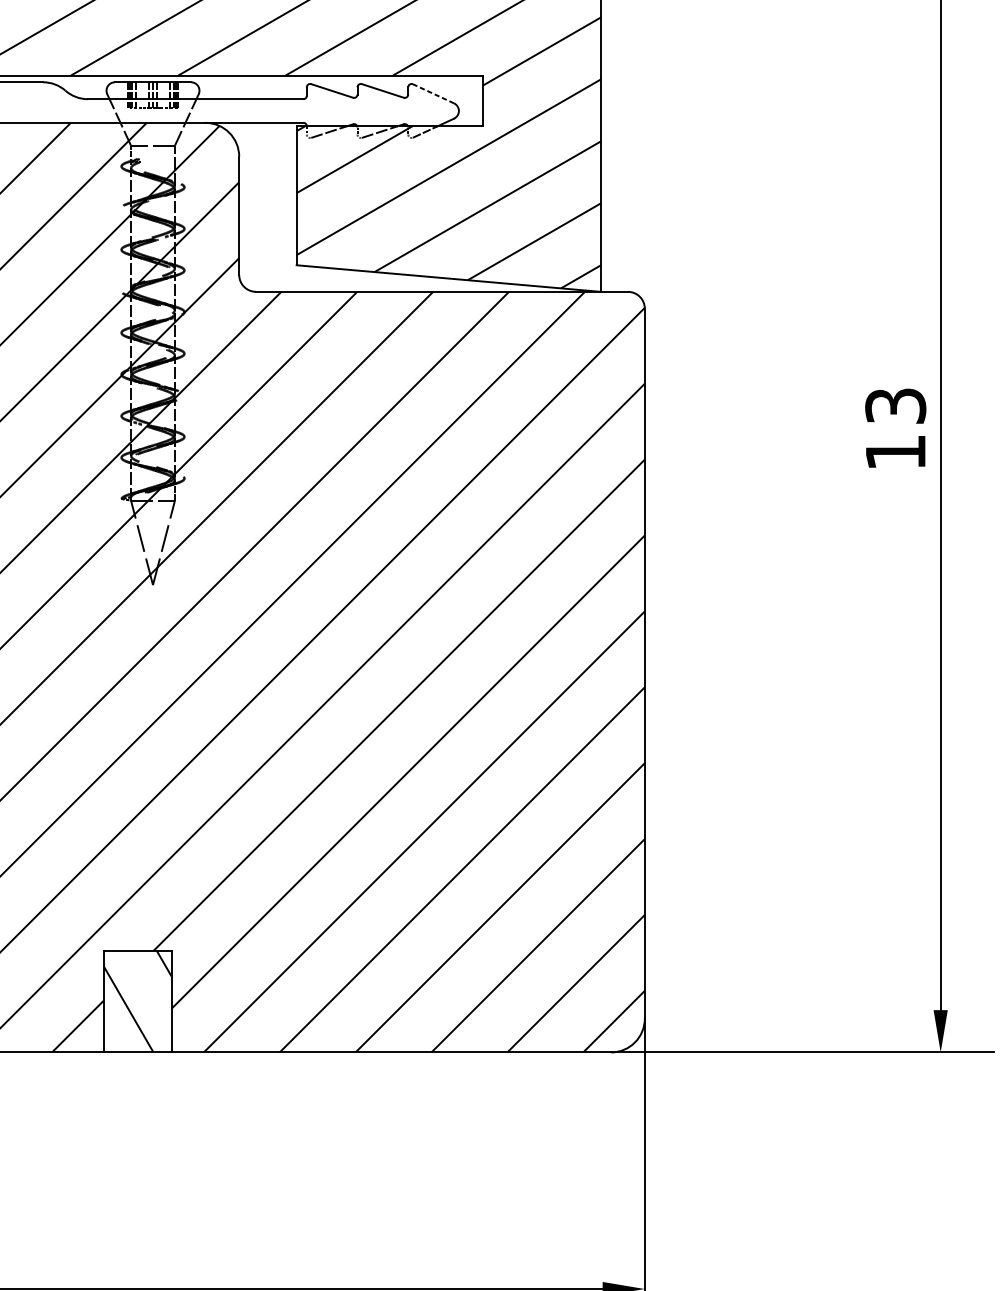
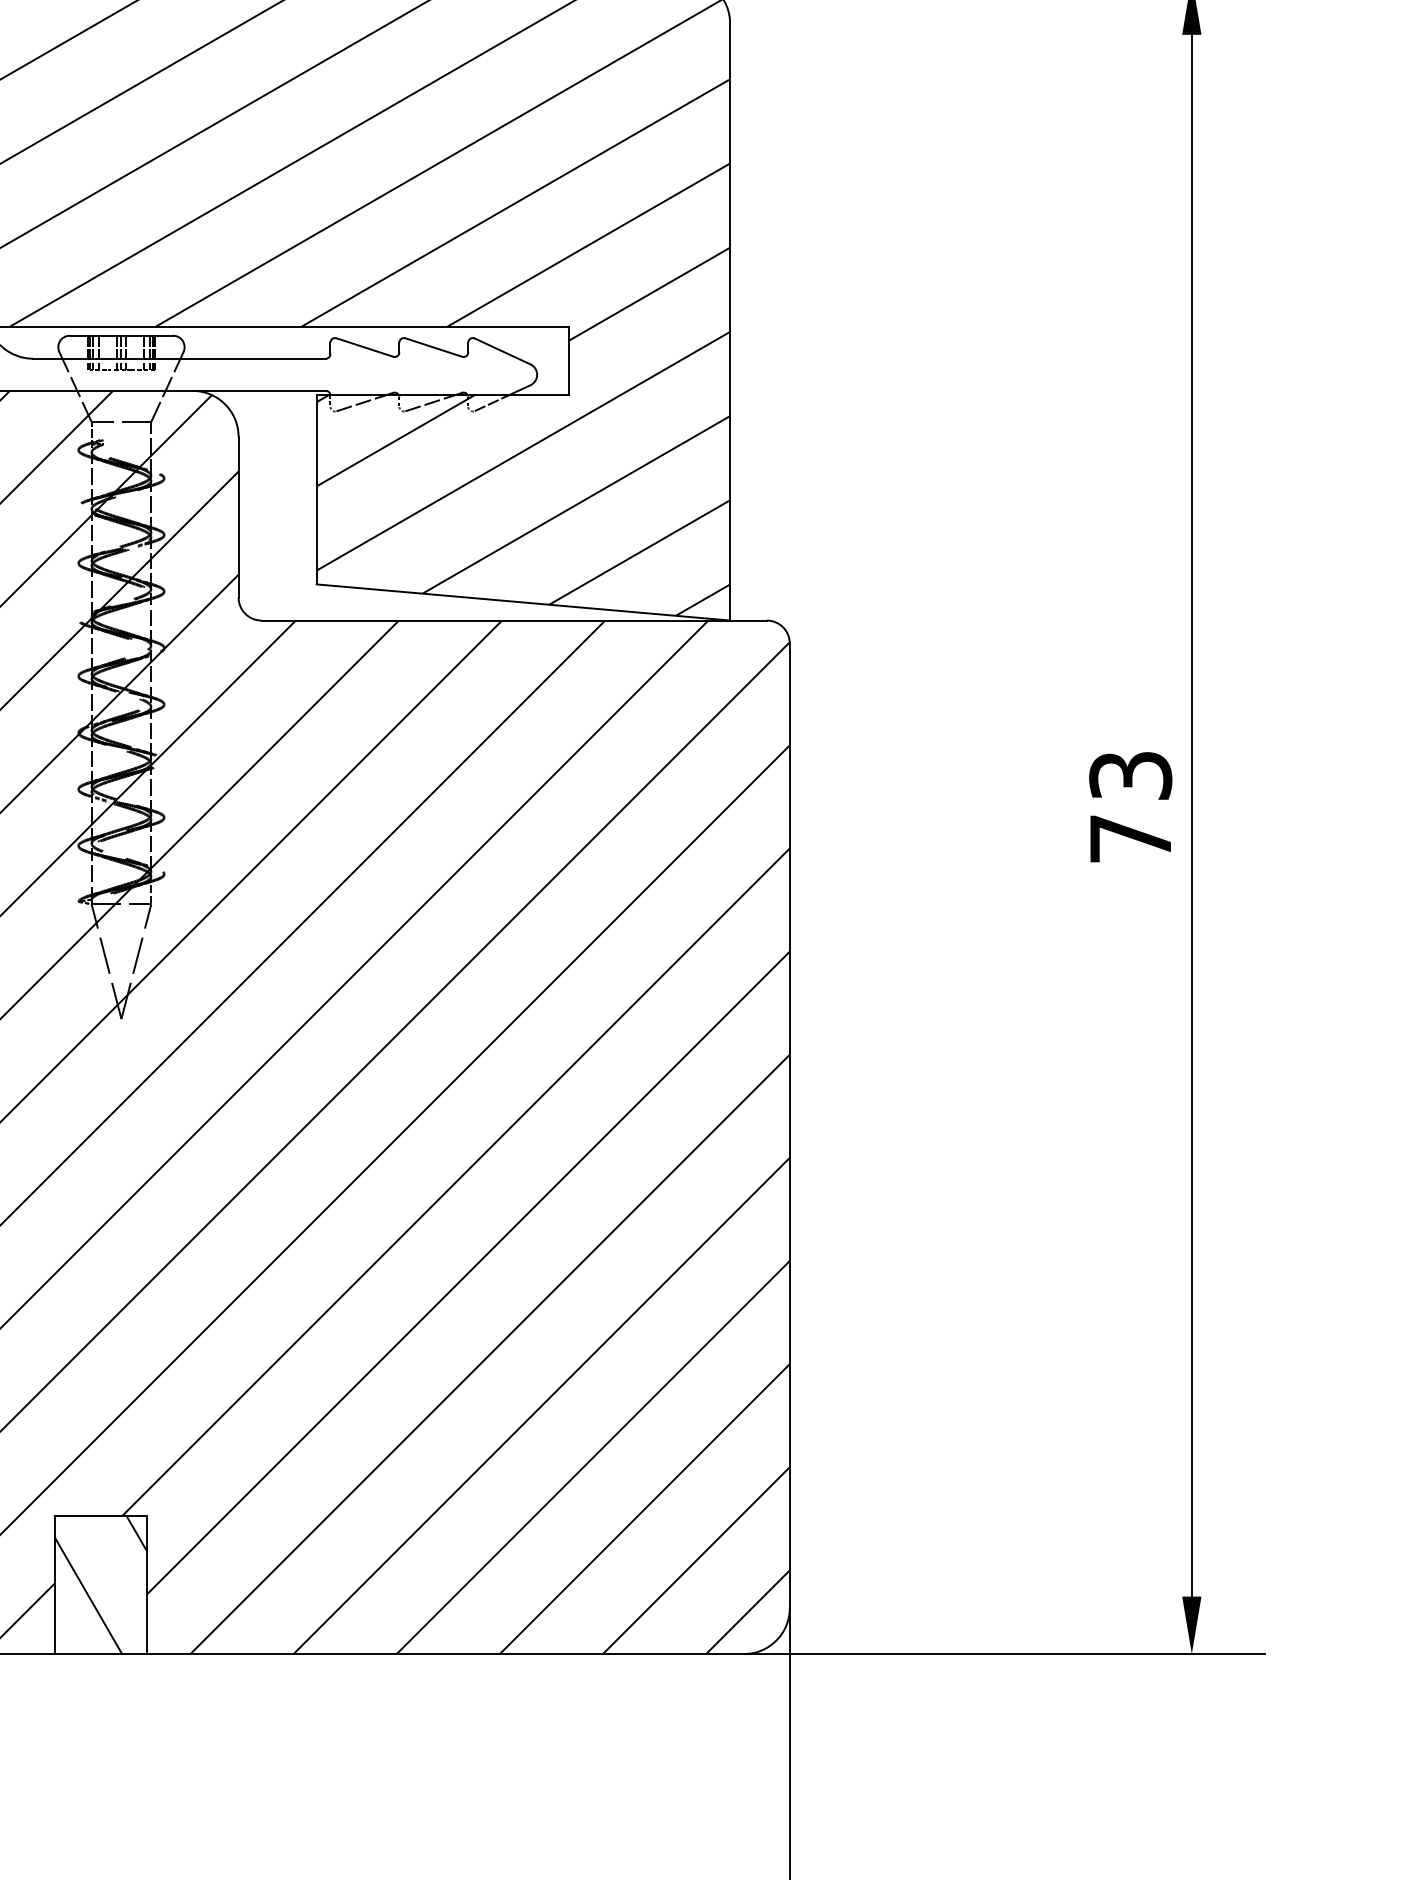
line: (433, 93) -> (502, 351), dashed -> solid
text: (895, 452) -> (1130, 838), 13 -> 73

